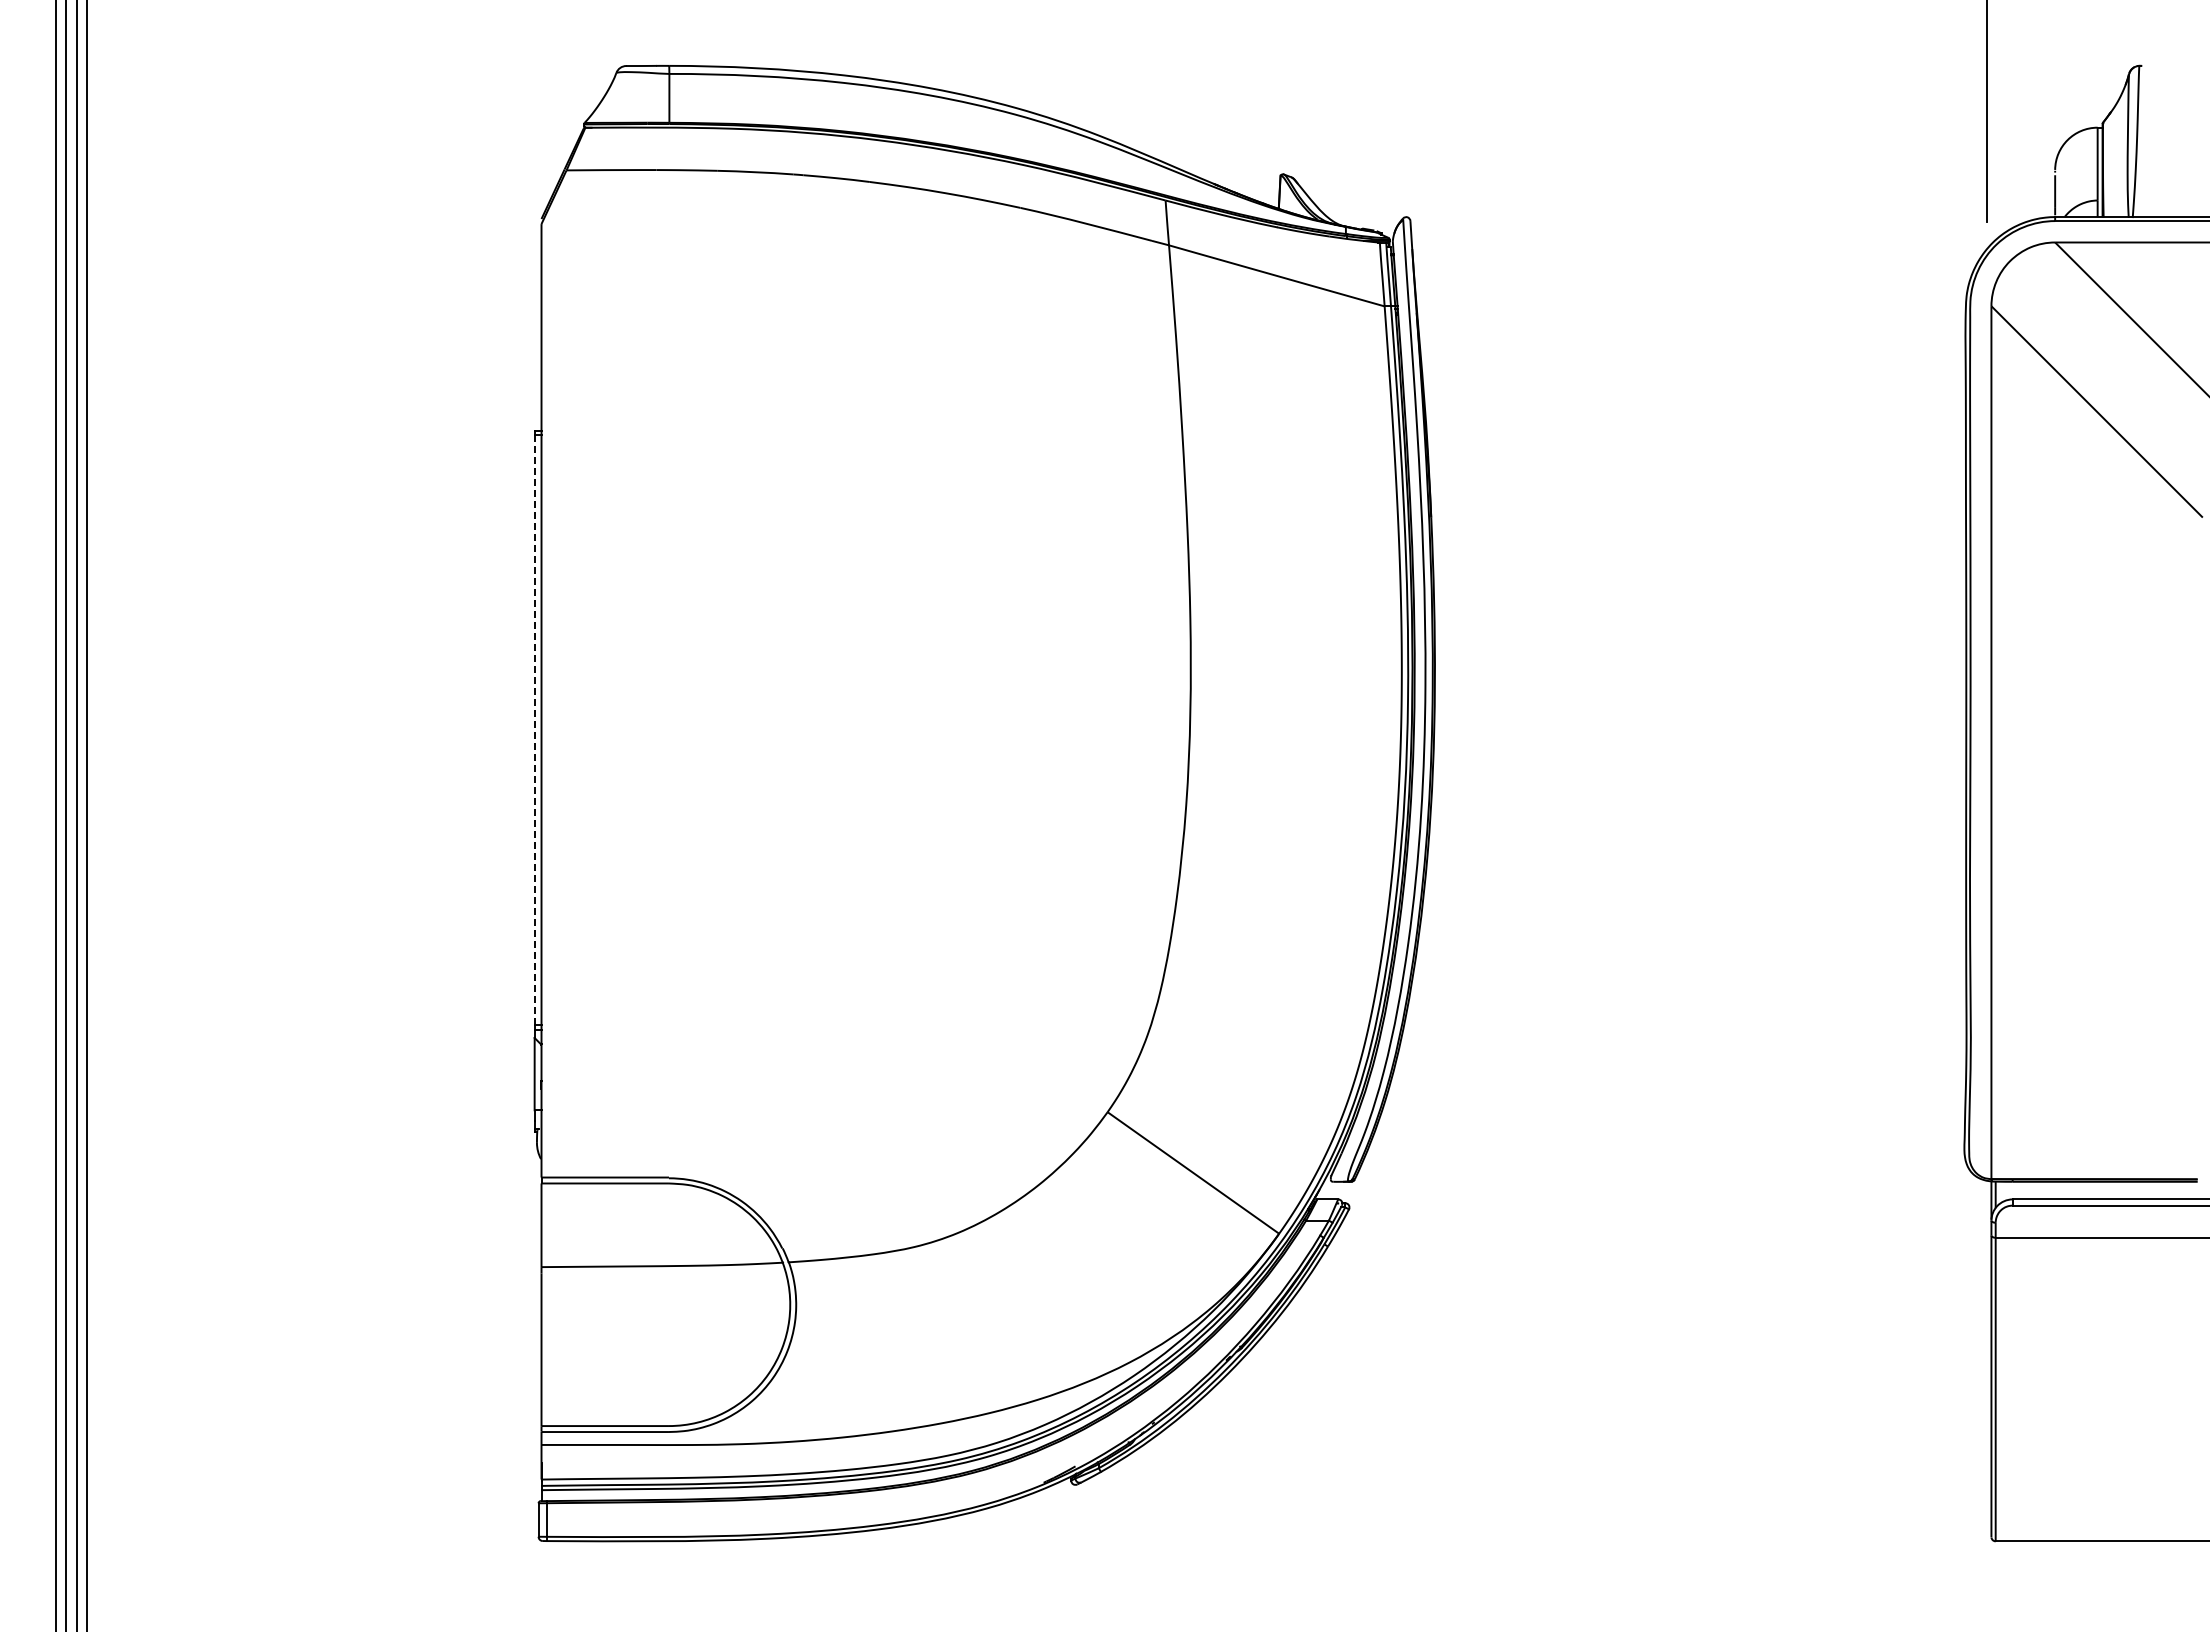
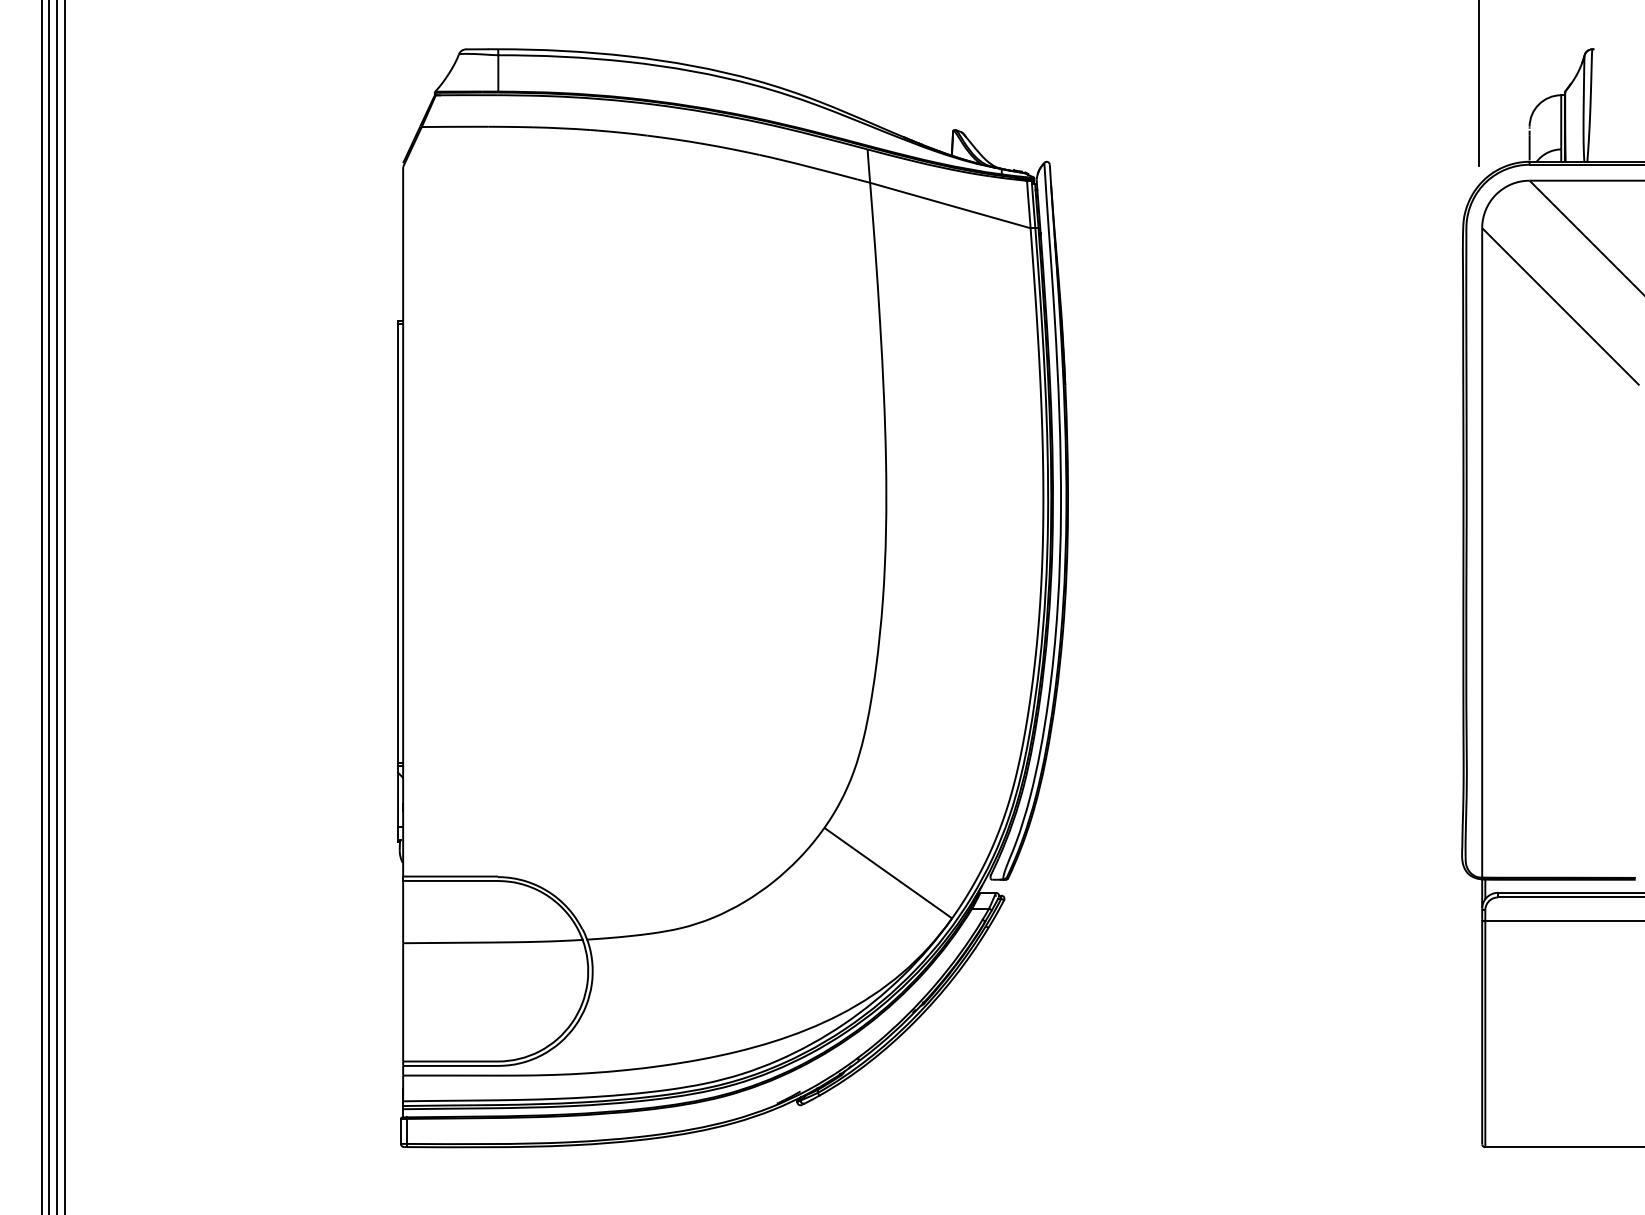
line: (534, 729) -> (397, 543), dashed -> solid

